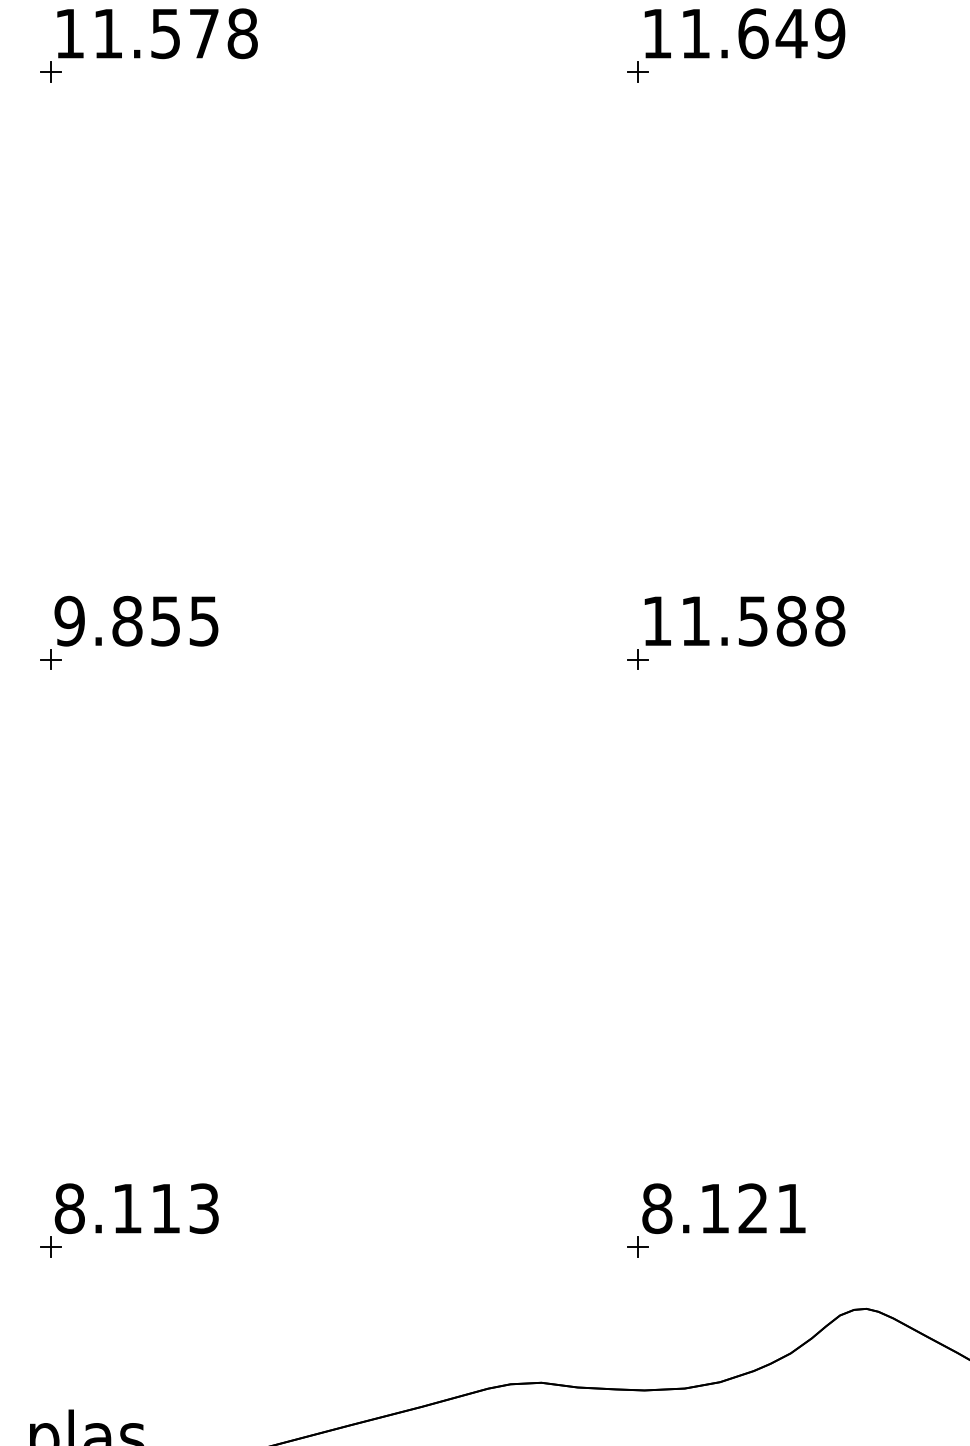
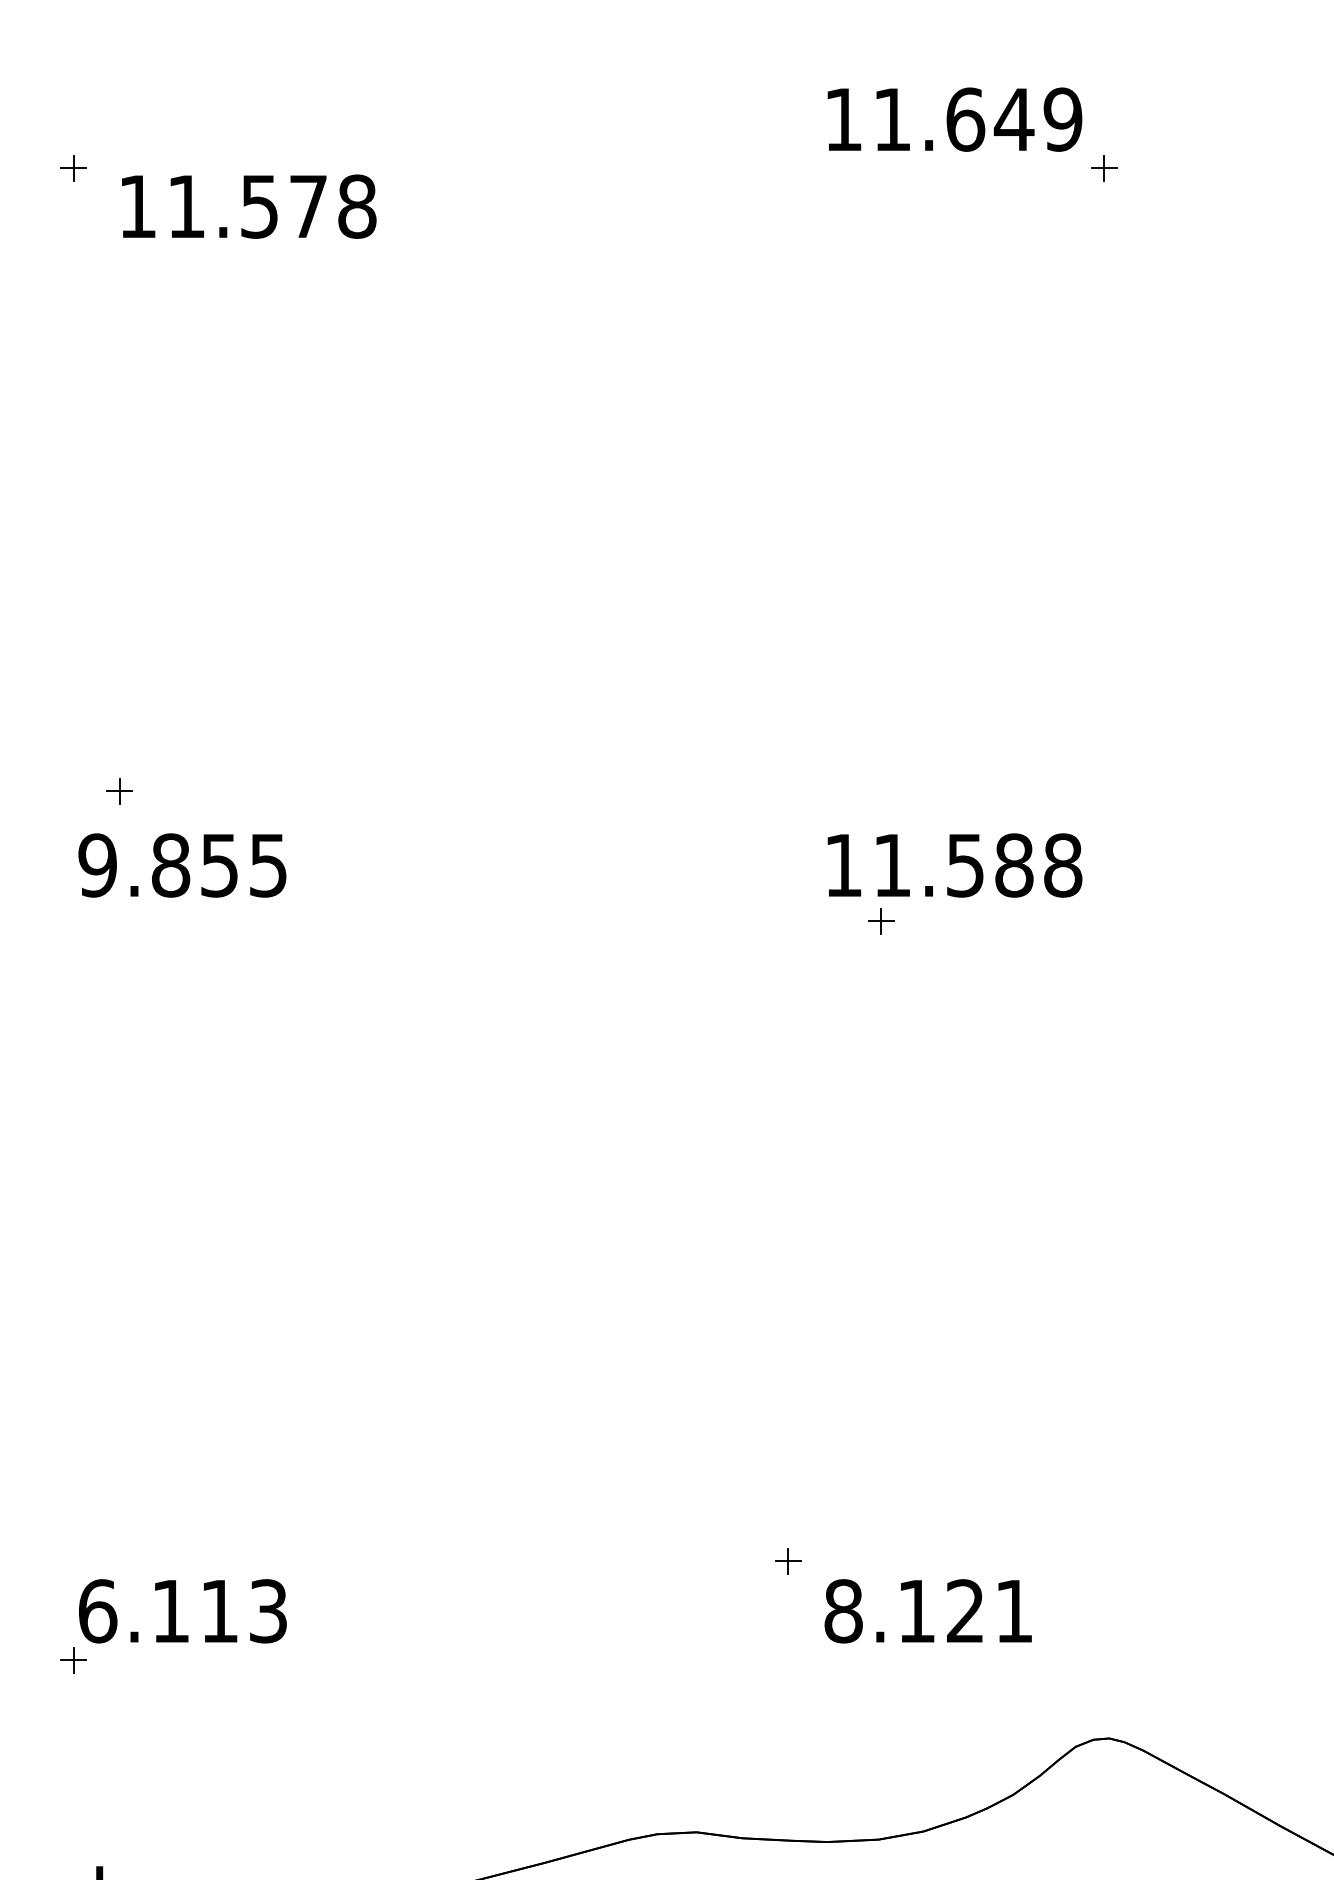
text: (157, 33) -> (249, 206), moved
part: (638, 72) -> (1104, 168), moved
part: (50, 659) -> (119, 791), moved
part: (638, 659) -> (881, 921), moved
text: (69, 1208) -> (97, 1611), 8.113 -> 6.113
part: (638, 1247) -> (788, 1561), moved

